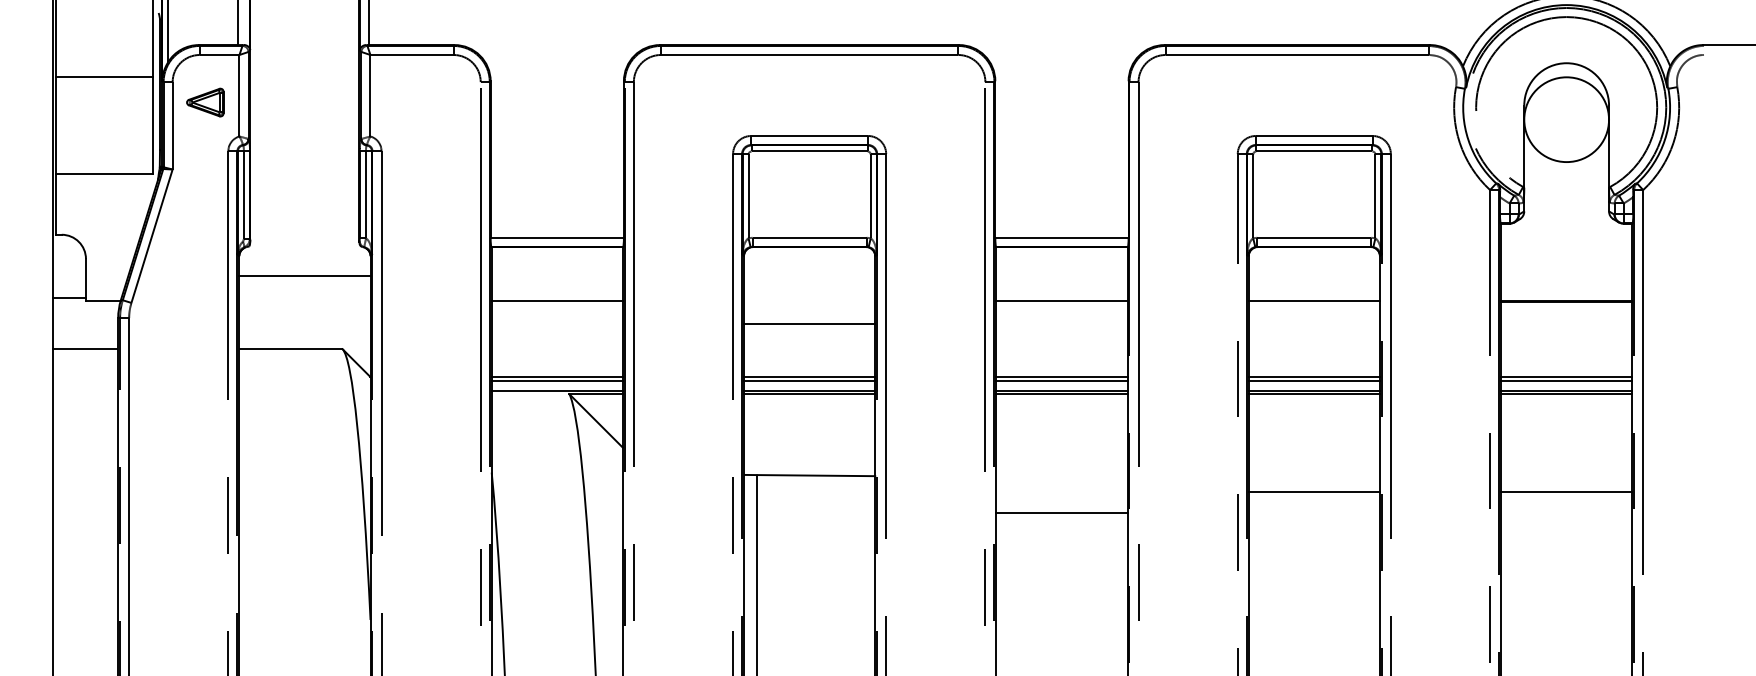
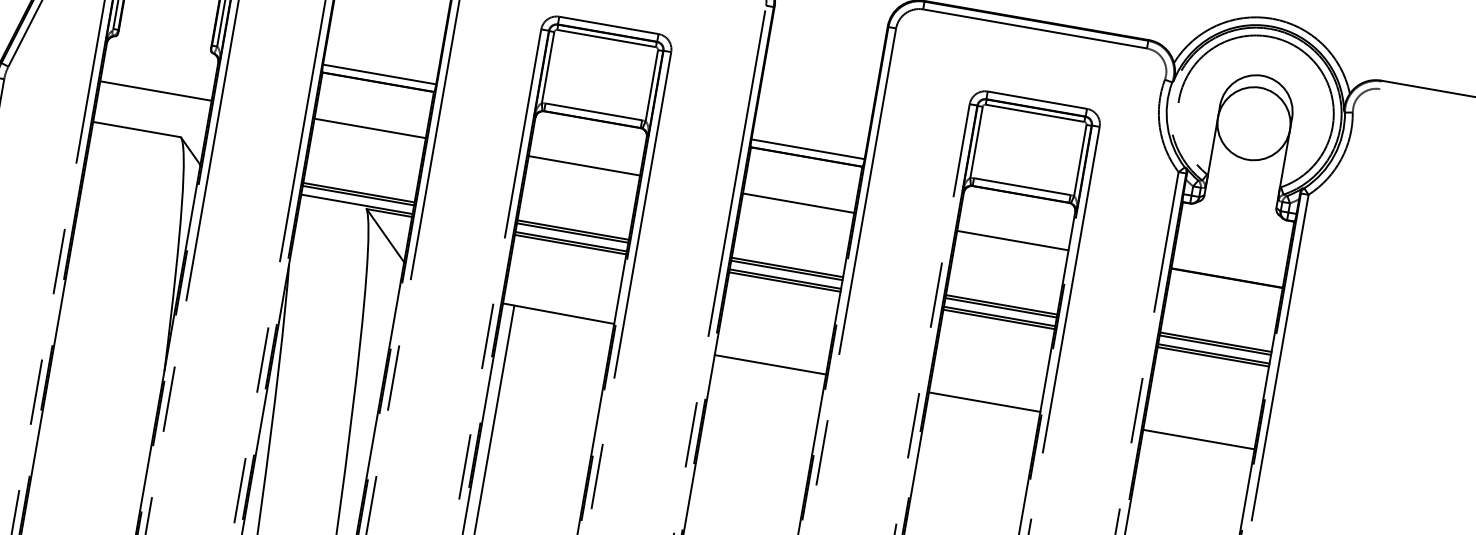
line: (304, 276) -> (155, 91), moved
line: (809, 324) -> (584, 165), moved
line: (1061, 512) -> (770, 364), moved

